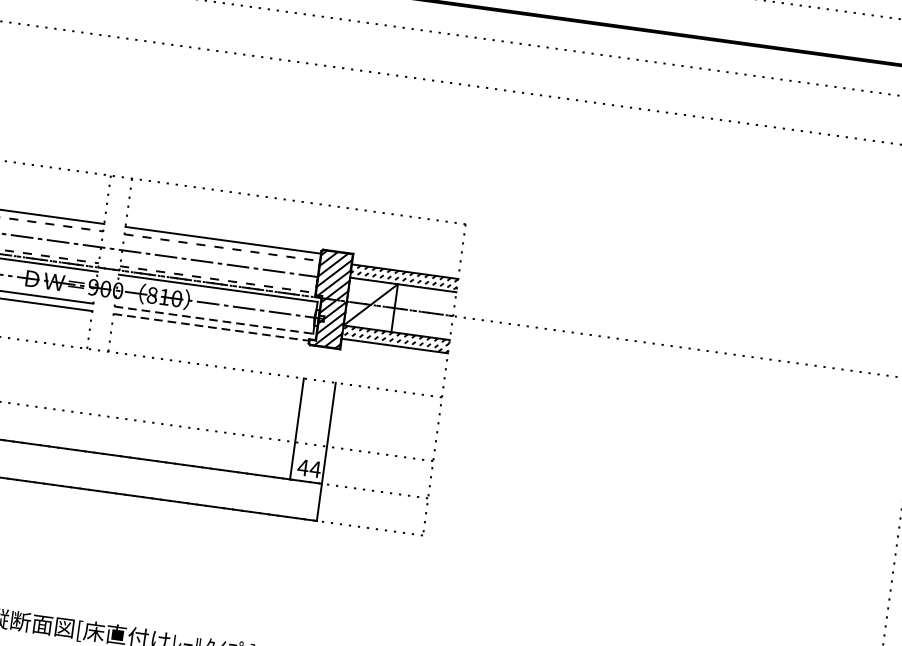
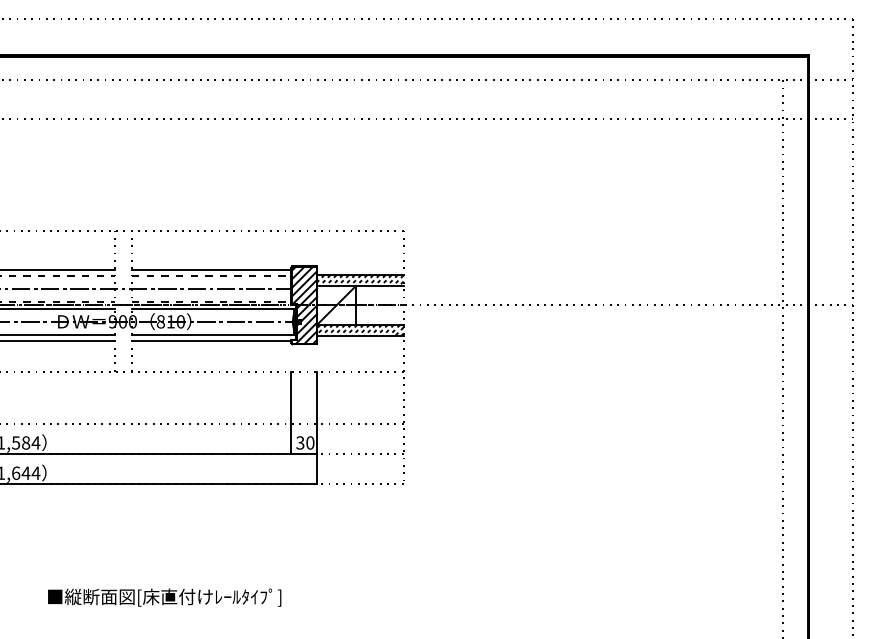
line: (213, 319) -> (212, 334), dashed -> solid
line: (211, 326) -> (211, 340), dashed -> solid
text: (308, 467) -> (304, 442), 44 -> 30

